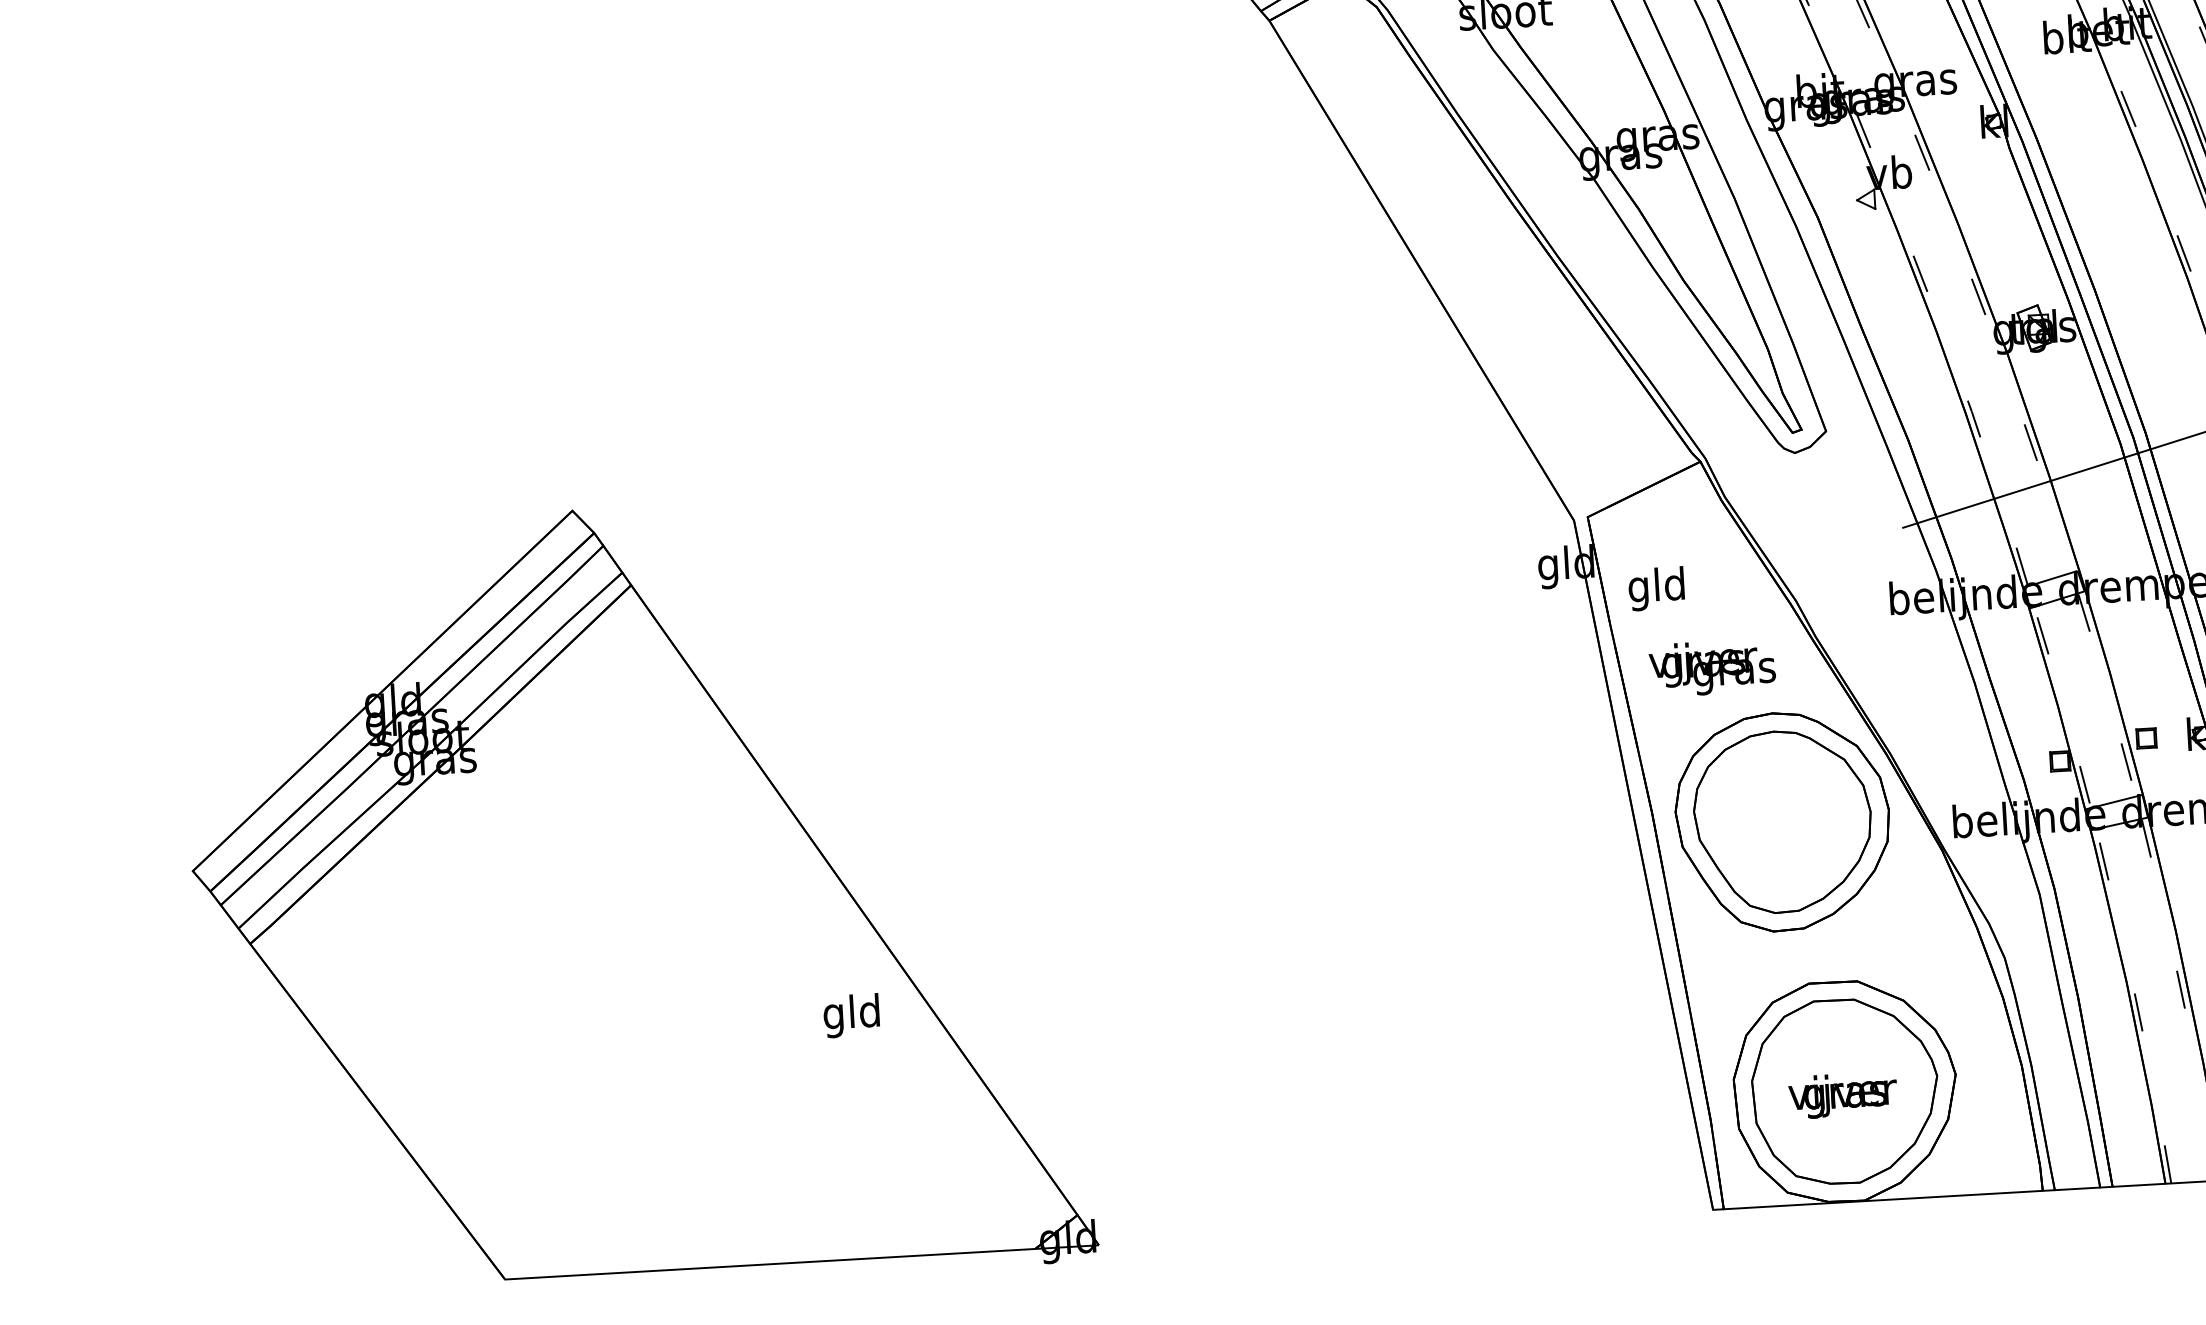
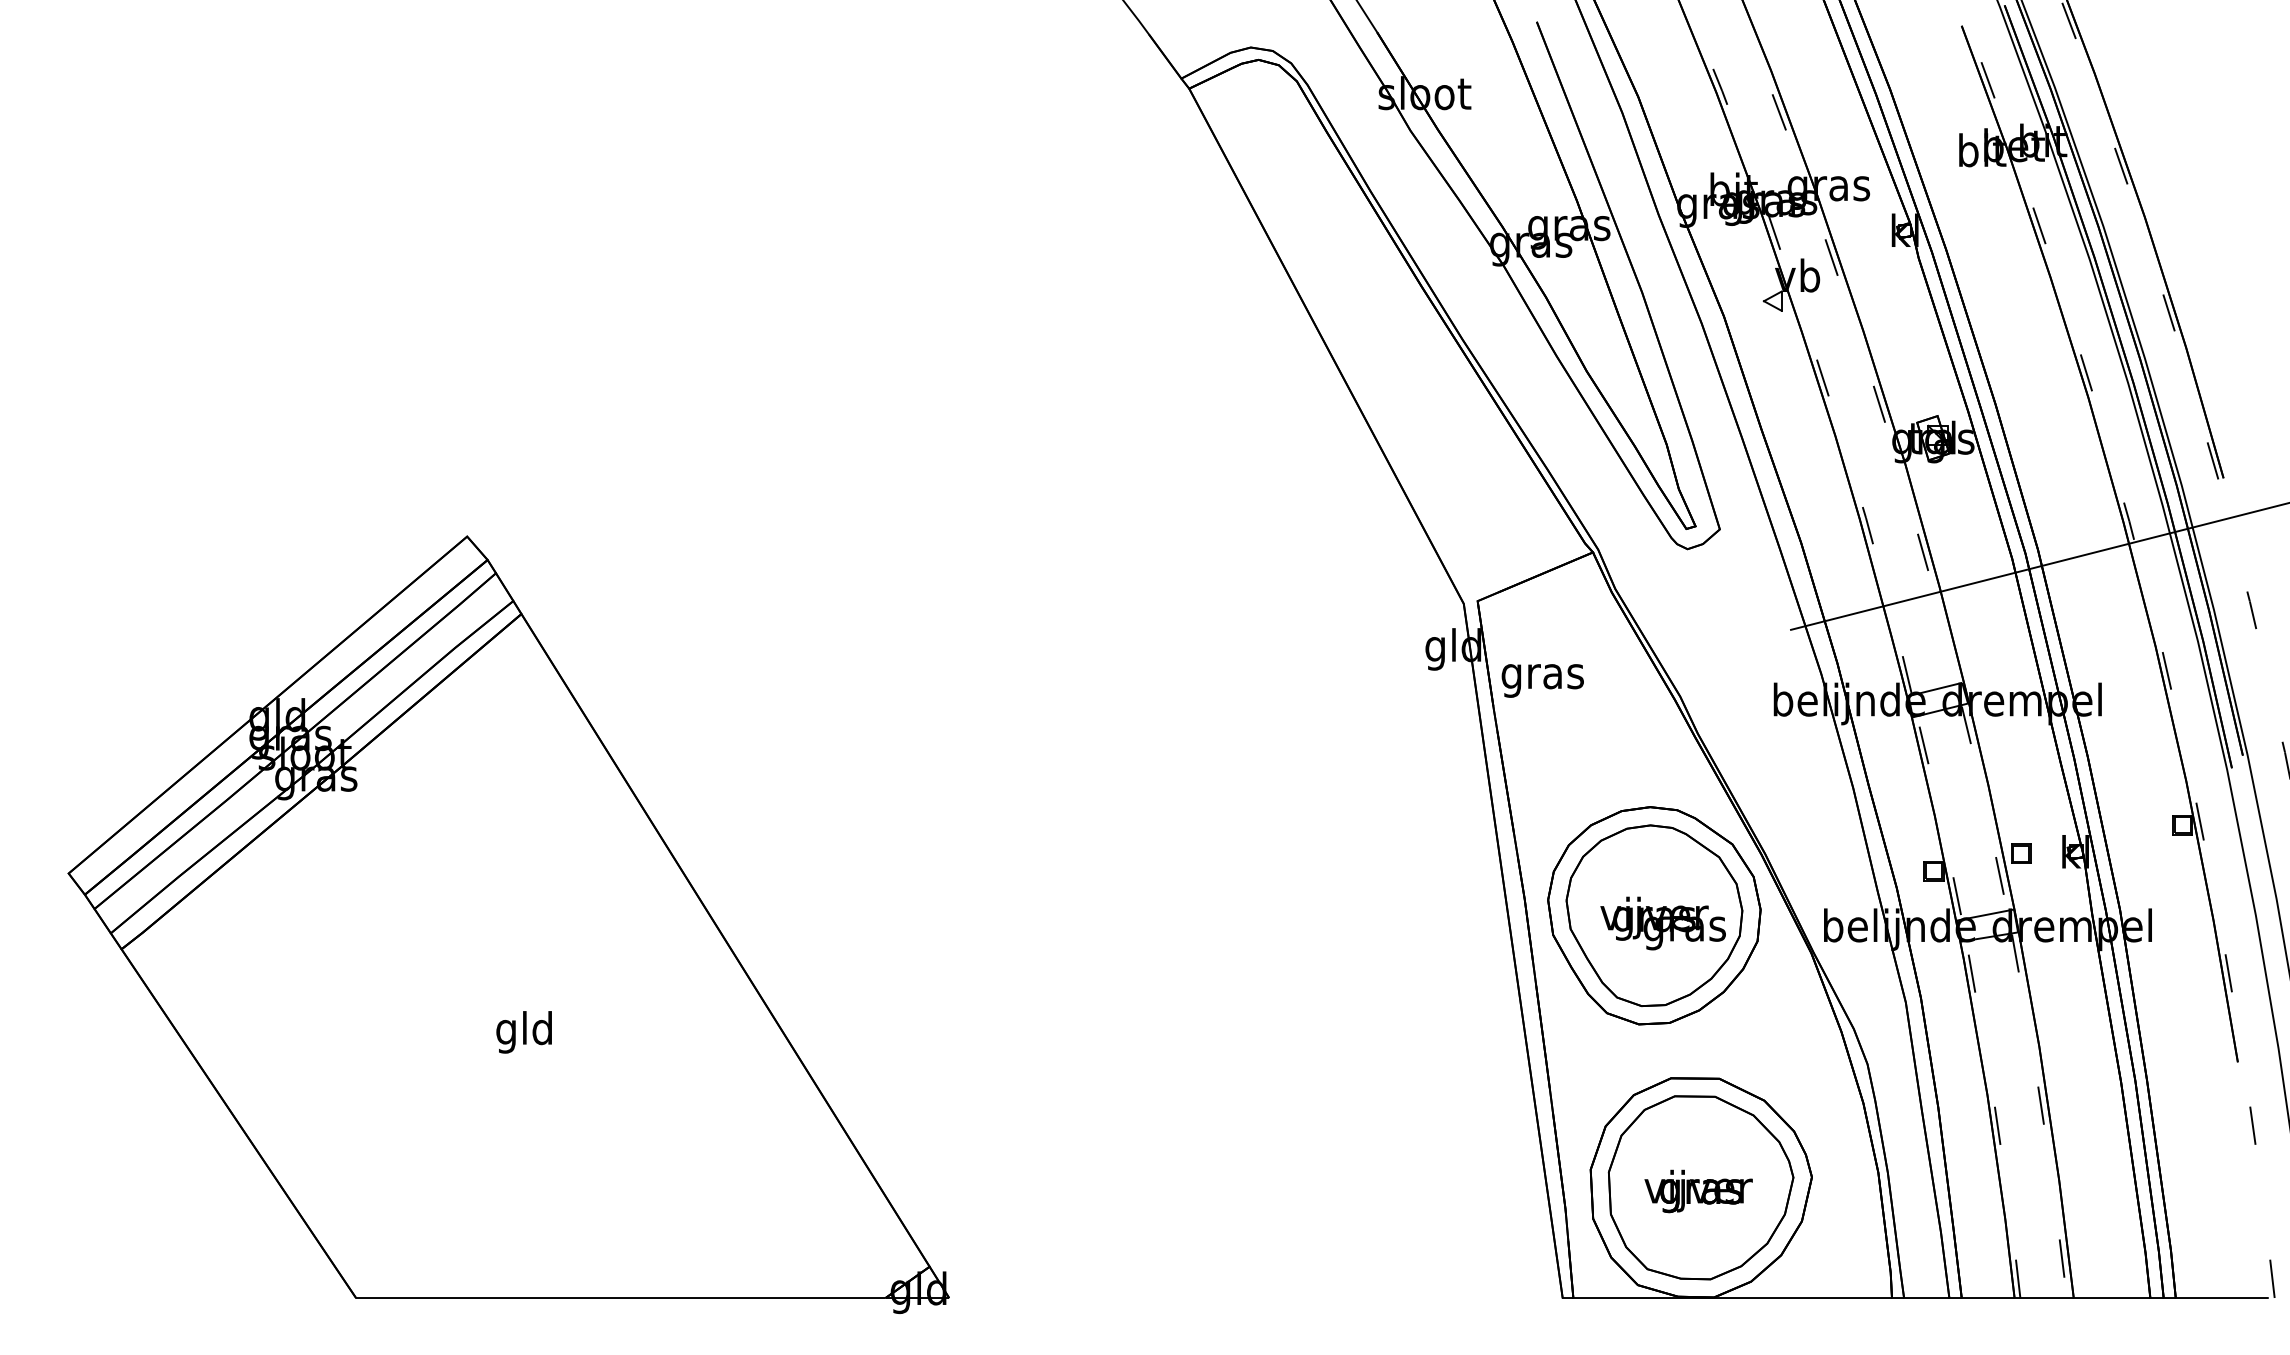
text: (1657, 588) -> (1542, 676), gld -> gras
text: (1711, 668) -> (1662, 923), moved
text: (850, 1015) -> (523, 1032), moved

